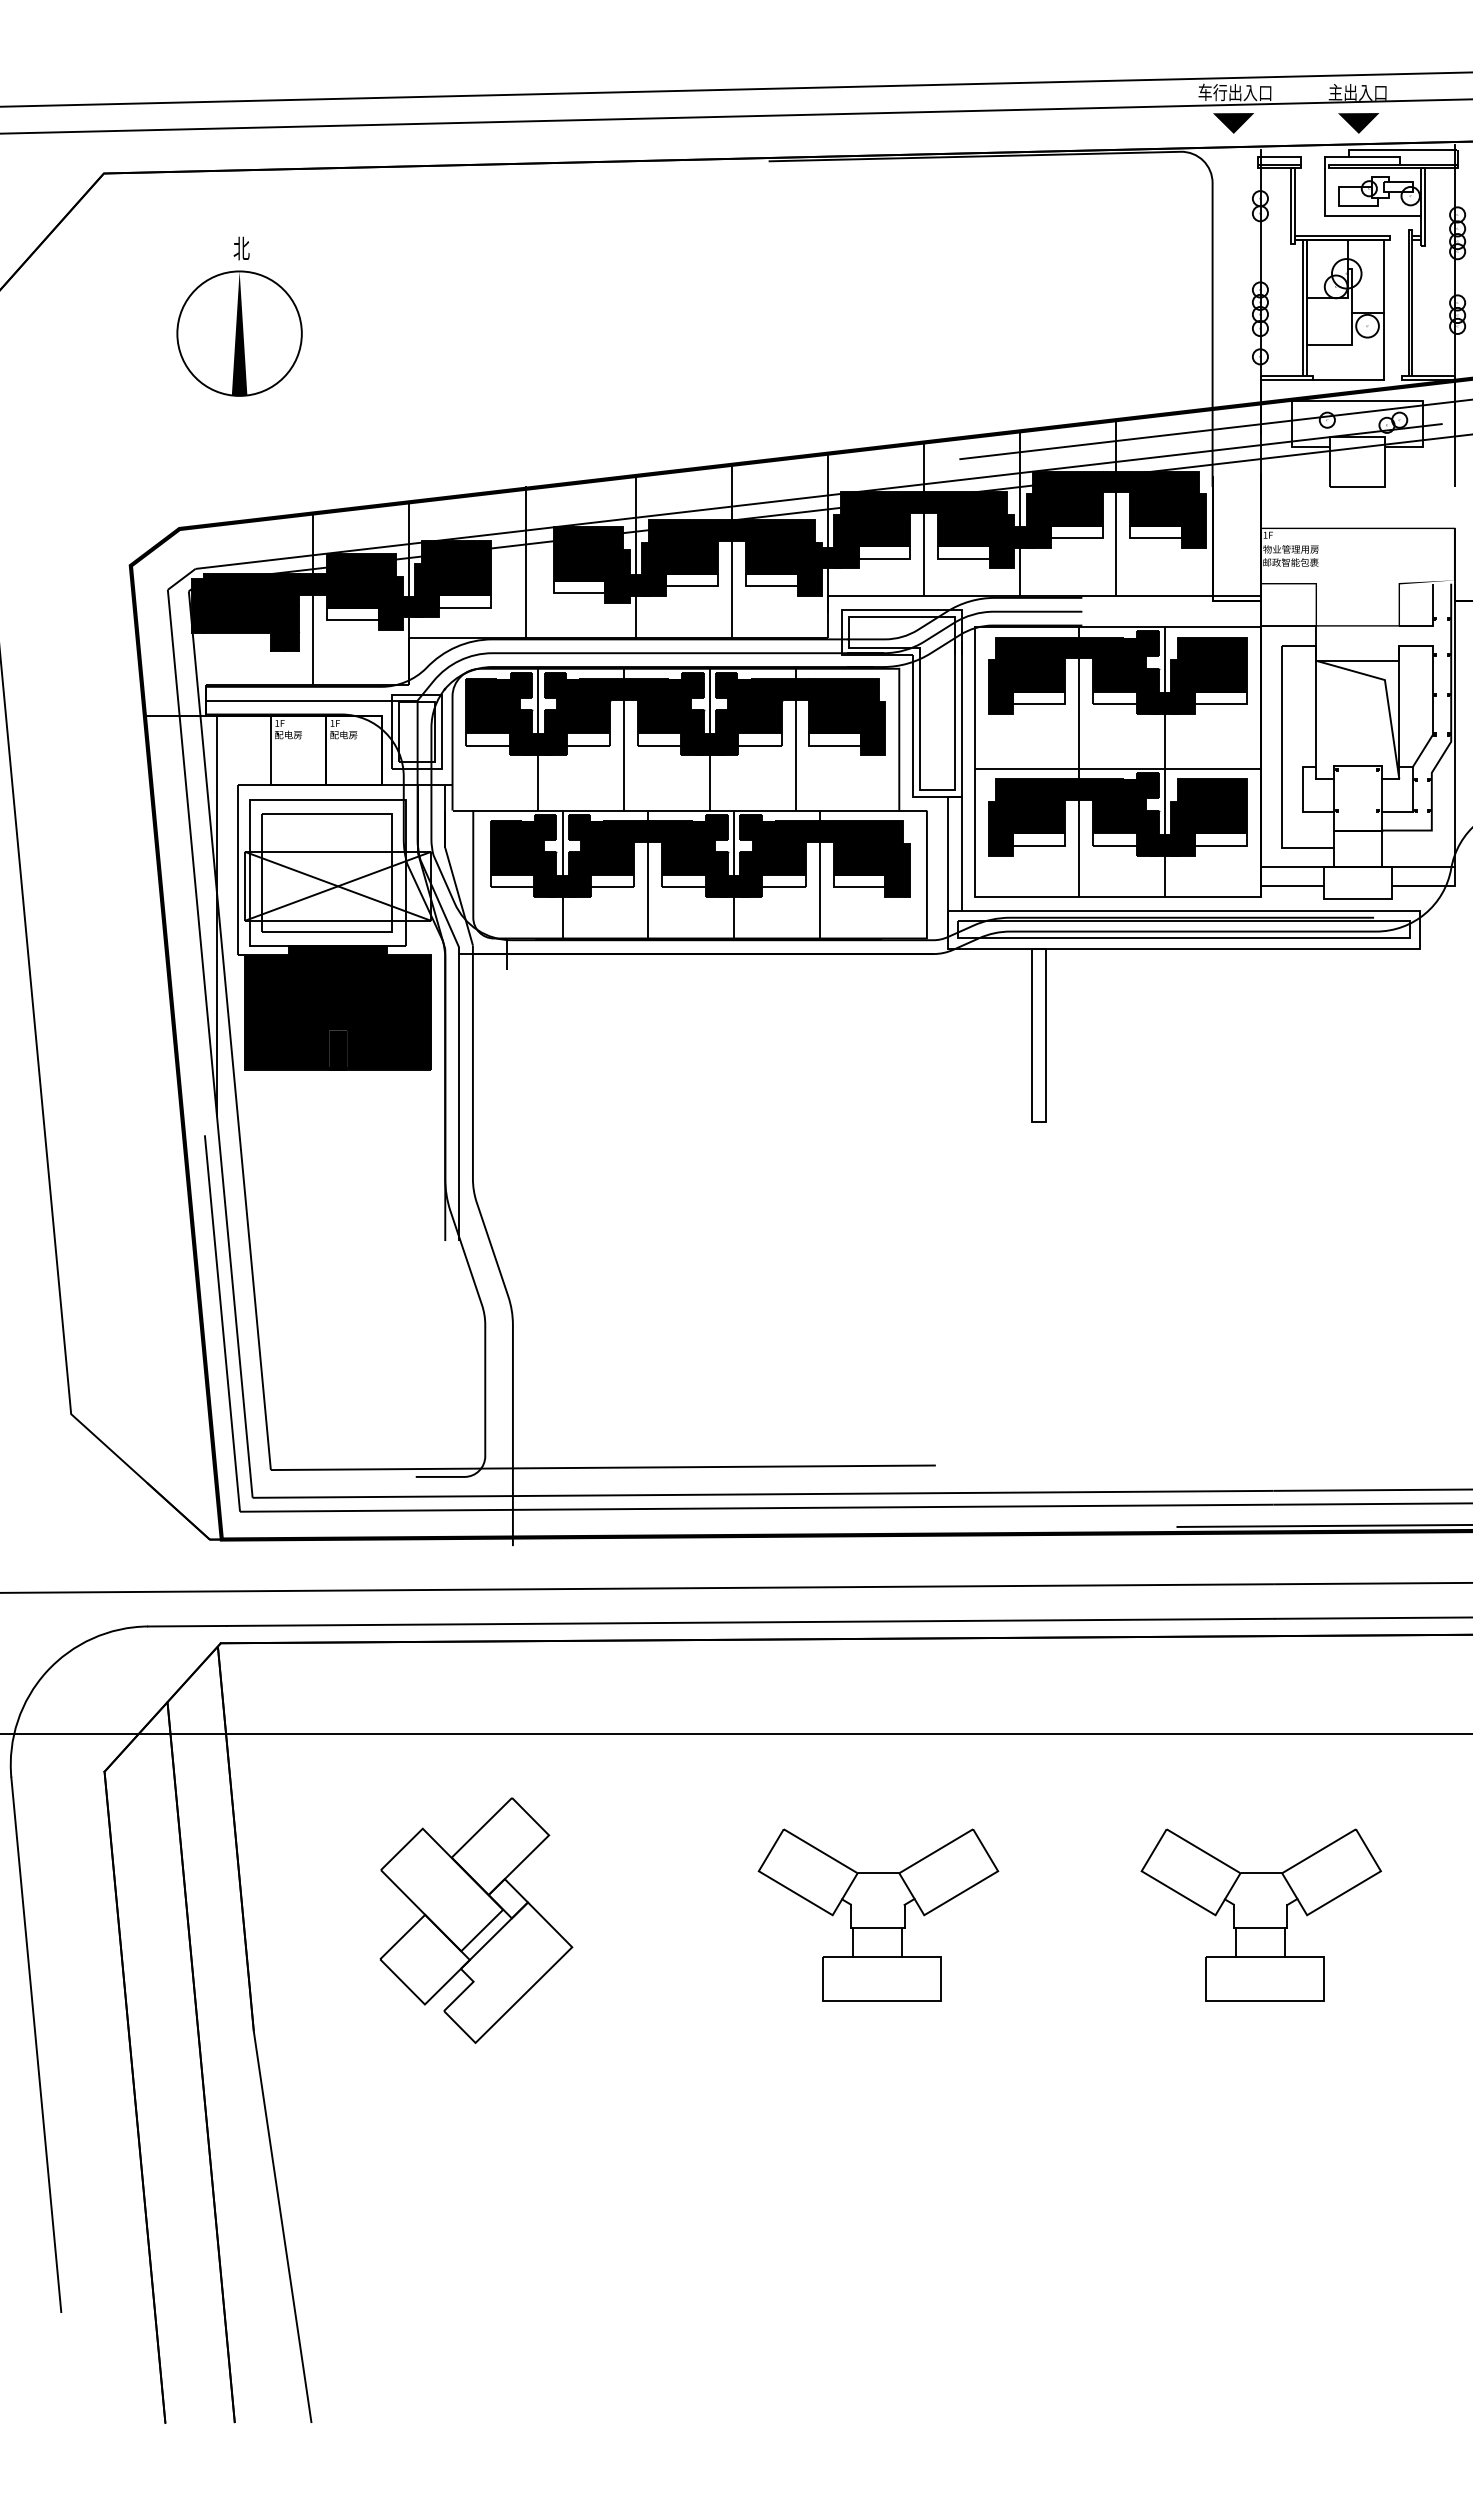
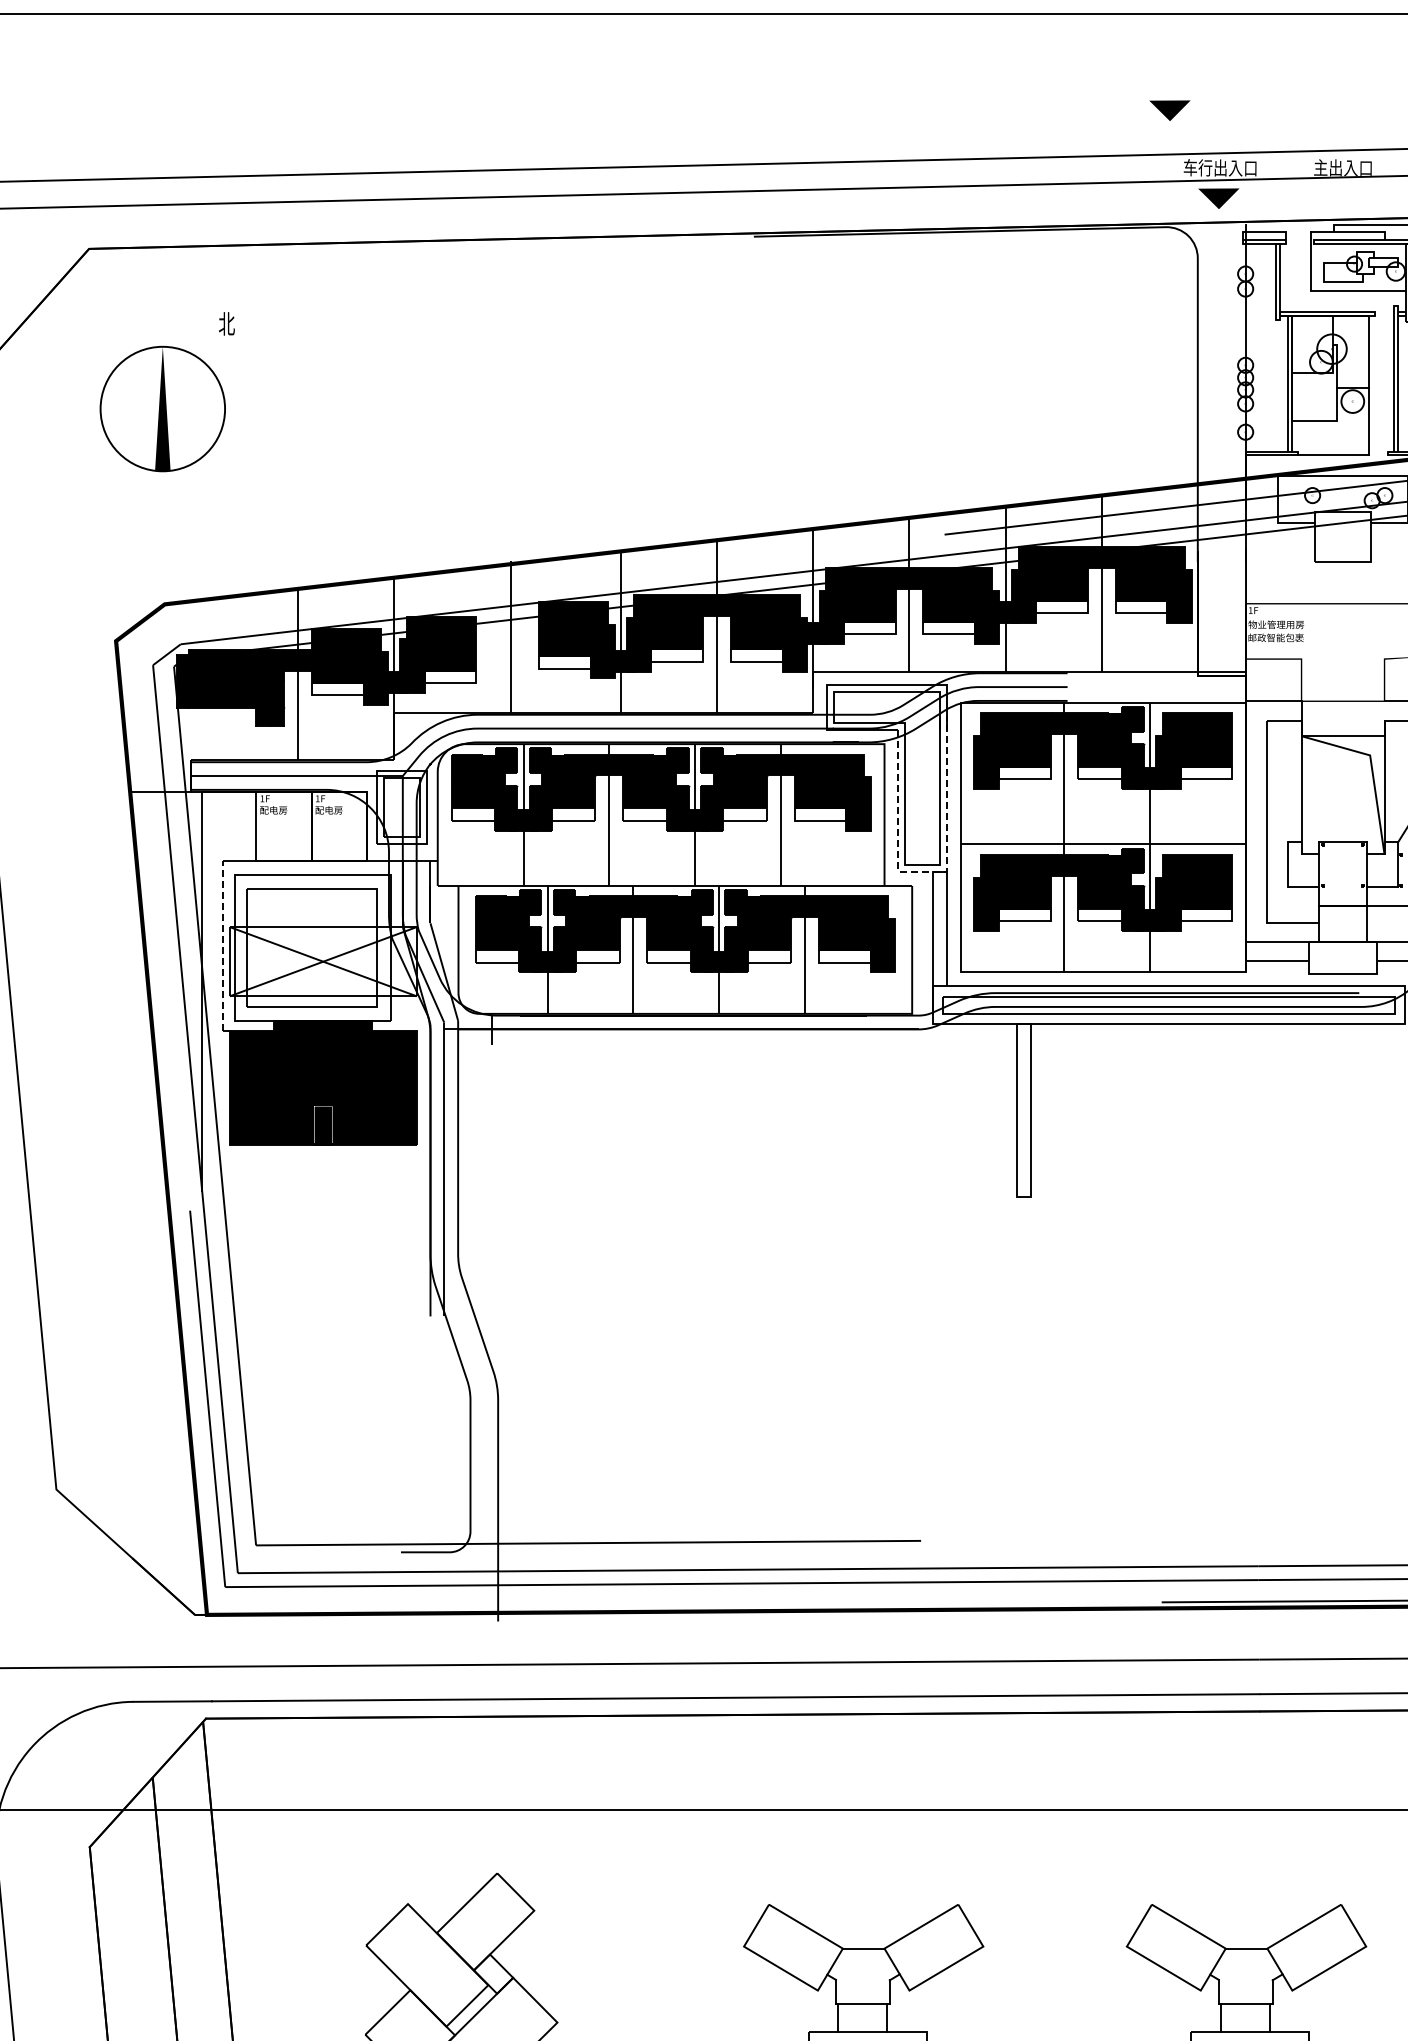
part: (1358, 123) -> (1169, 110), moved
part: (239, 333) -> (162, 408), moved
line: (944, 796) -> (929, 871), solid -> dashed
line: (237, 869) -> (222, 944), solid -> dashed

